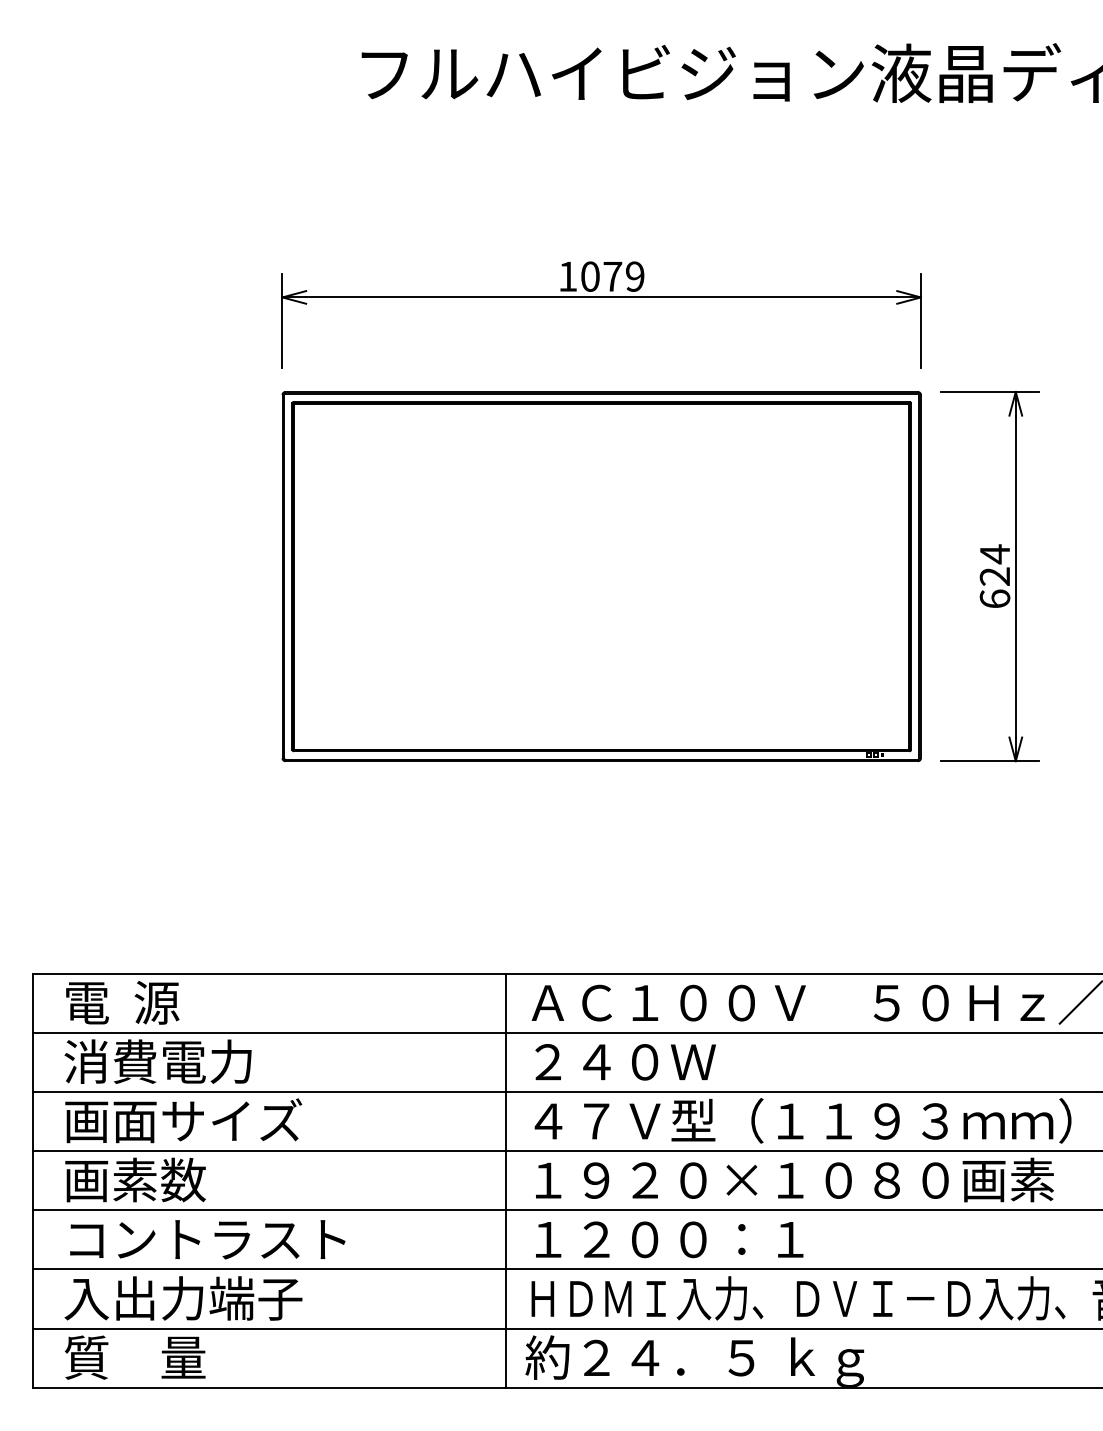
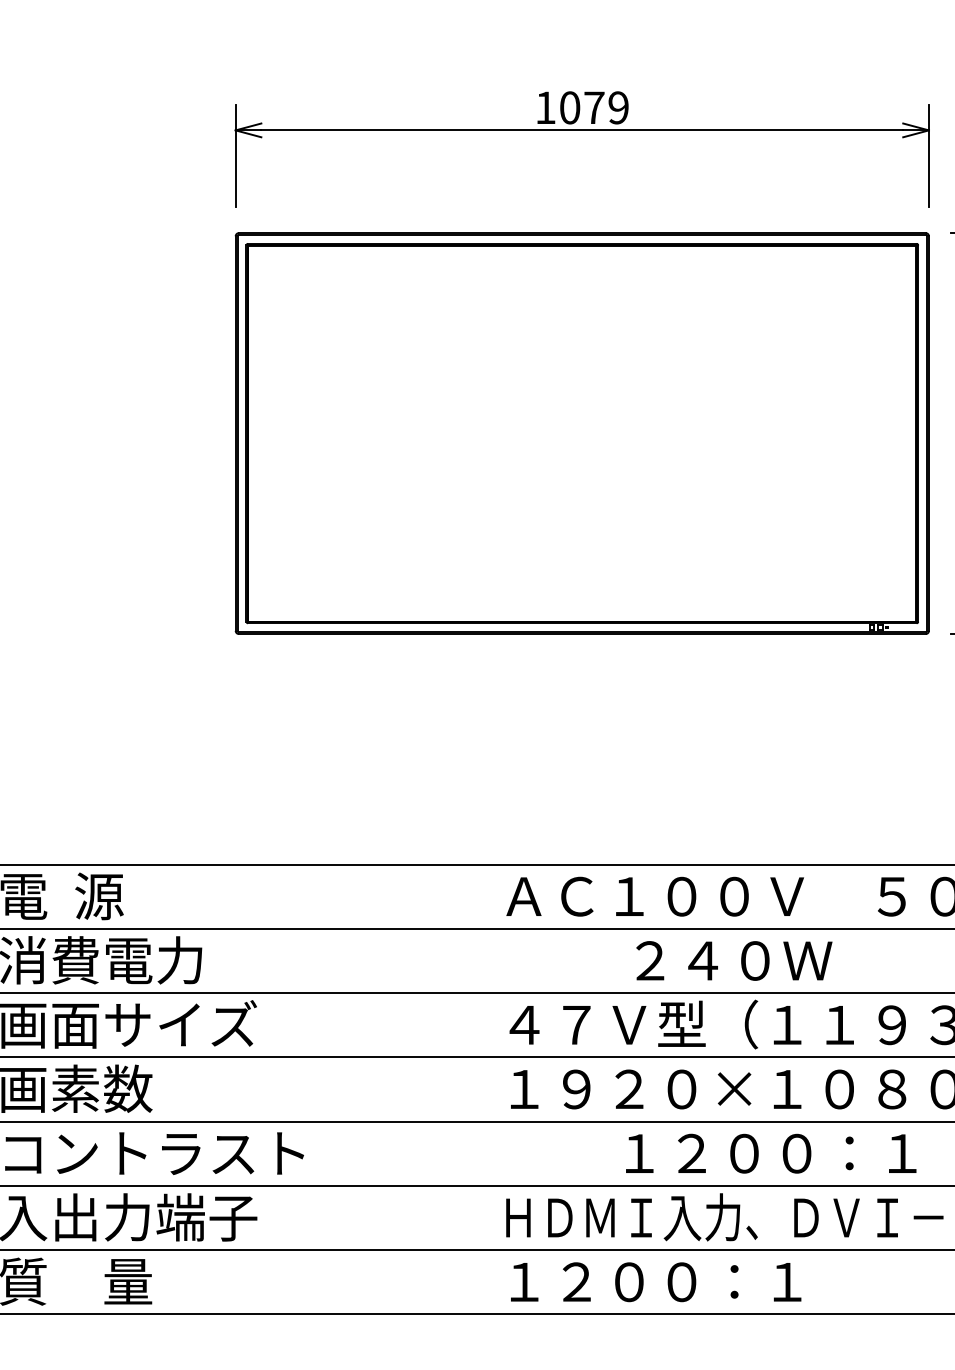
text: (625, 1062) -> (734, 961), moved
line: (506, 1180) -> (478, 1089), removed
text: (669, 1239) -> (771, 1153), moved
text: (694, 1360) -> (683, 1284), 約２４．５ ｋｇ -> １２００：１

